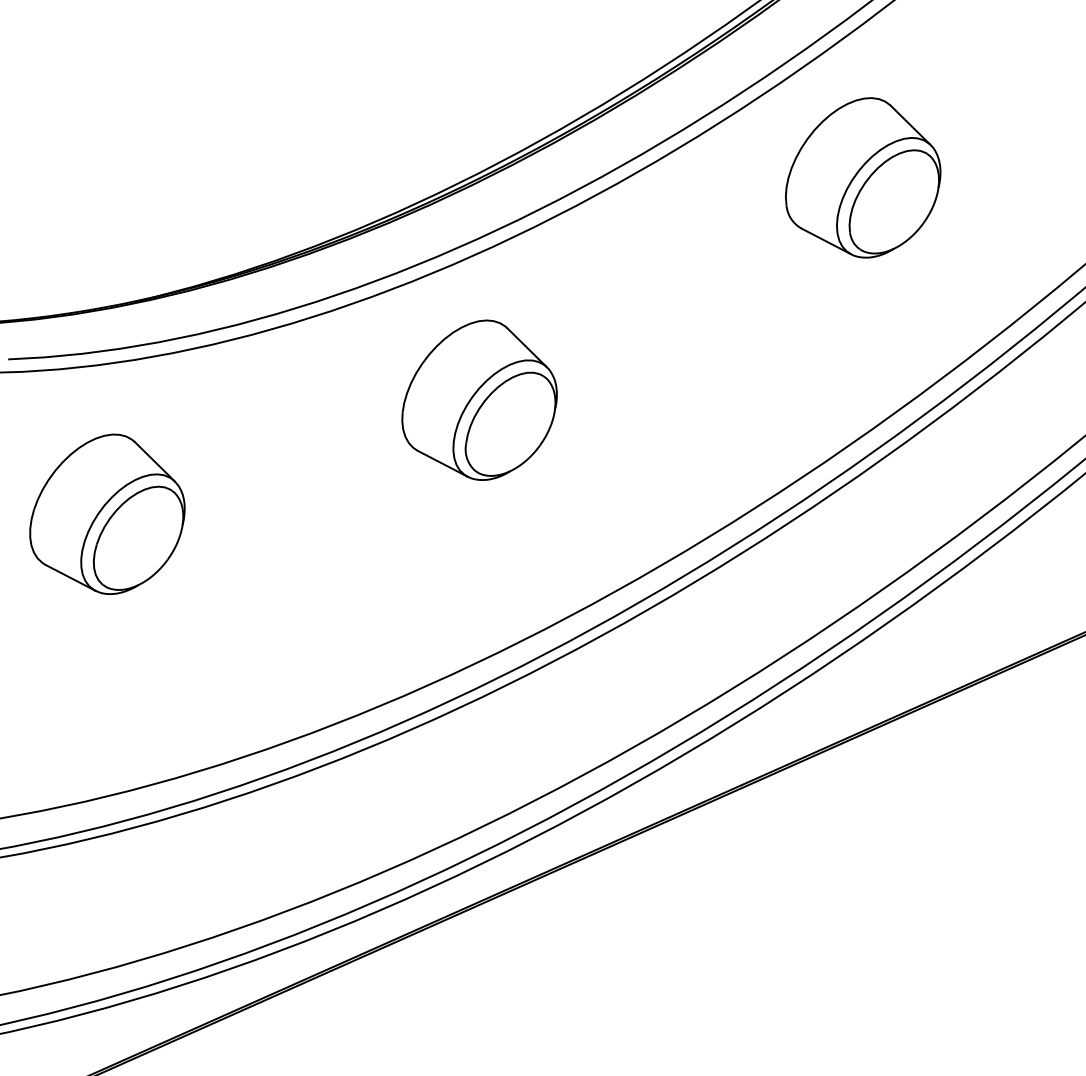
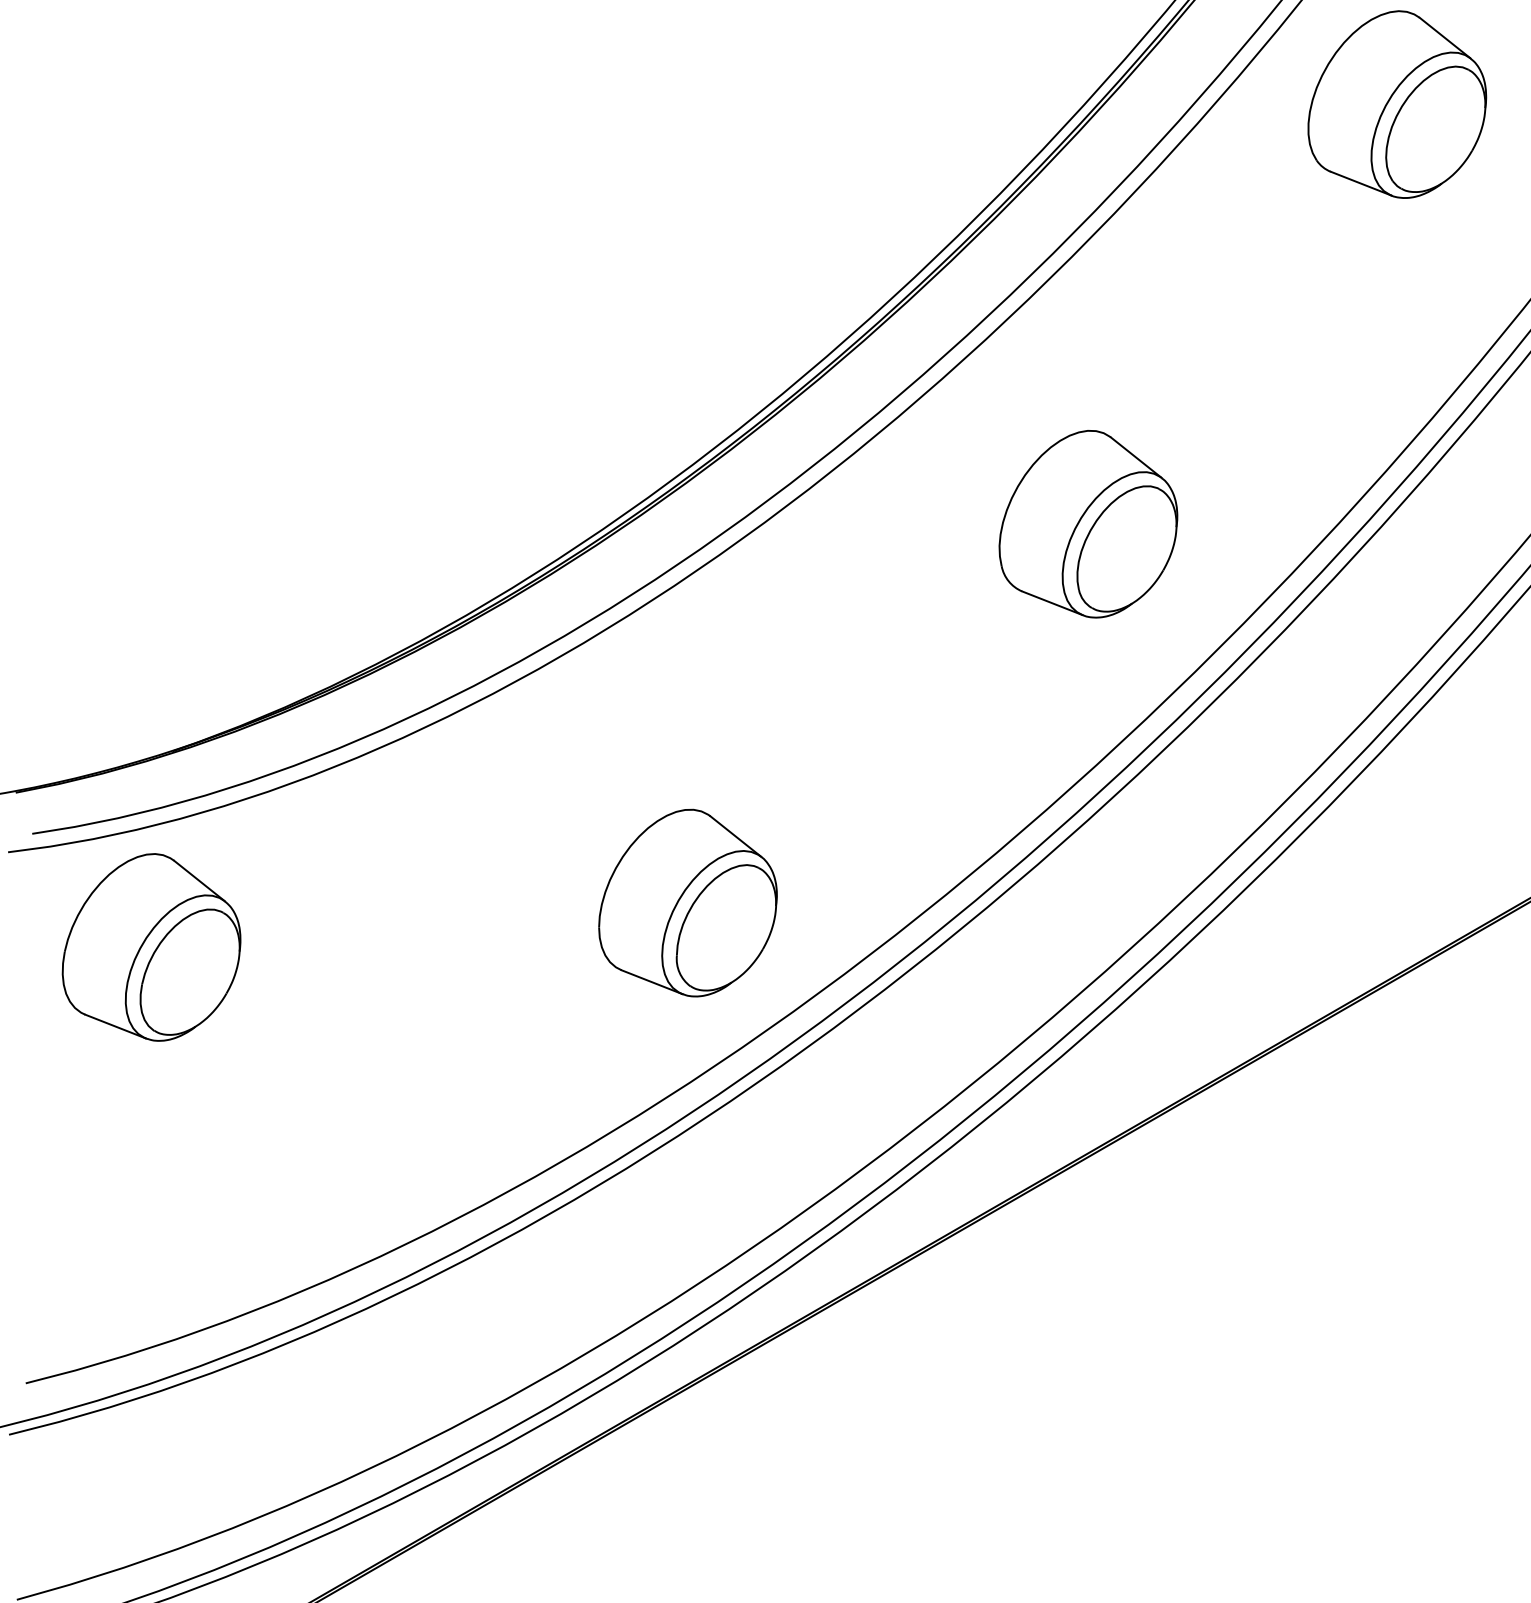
part: (863, 177) -> (1088, 524), moved
part: (479, 399) -> (687, 902), moved
part: (108, 513) -> (151, 947), moved

